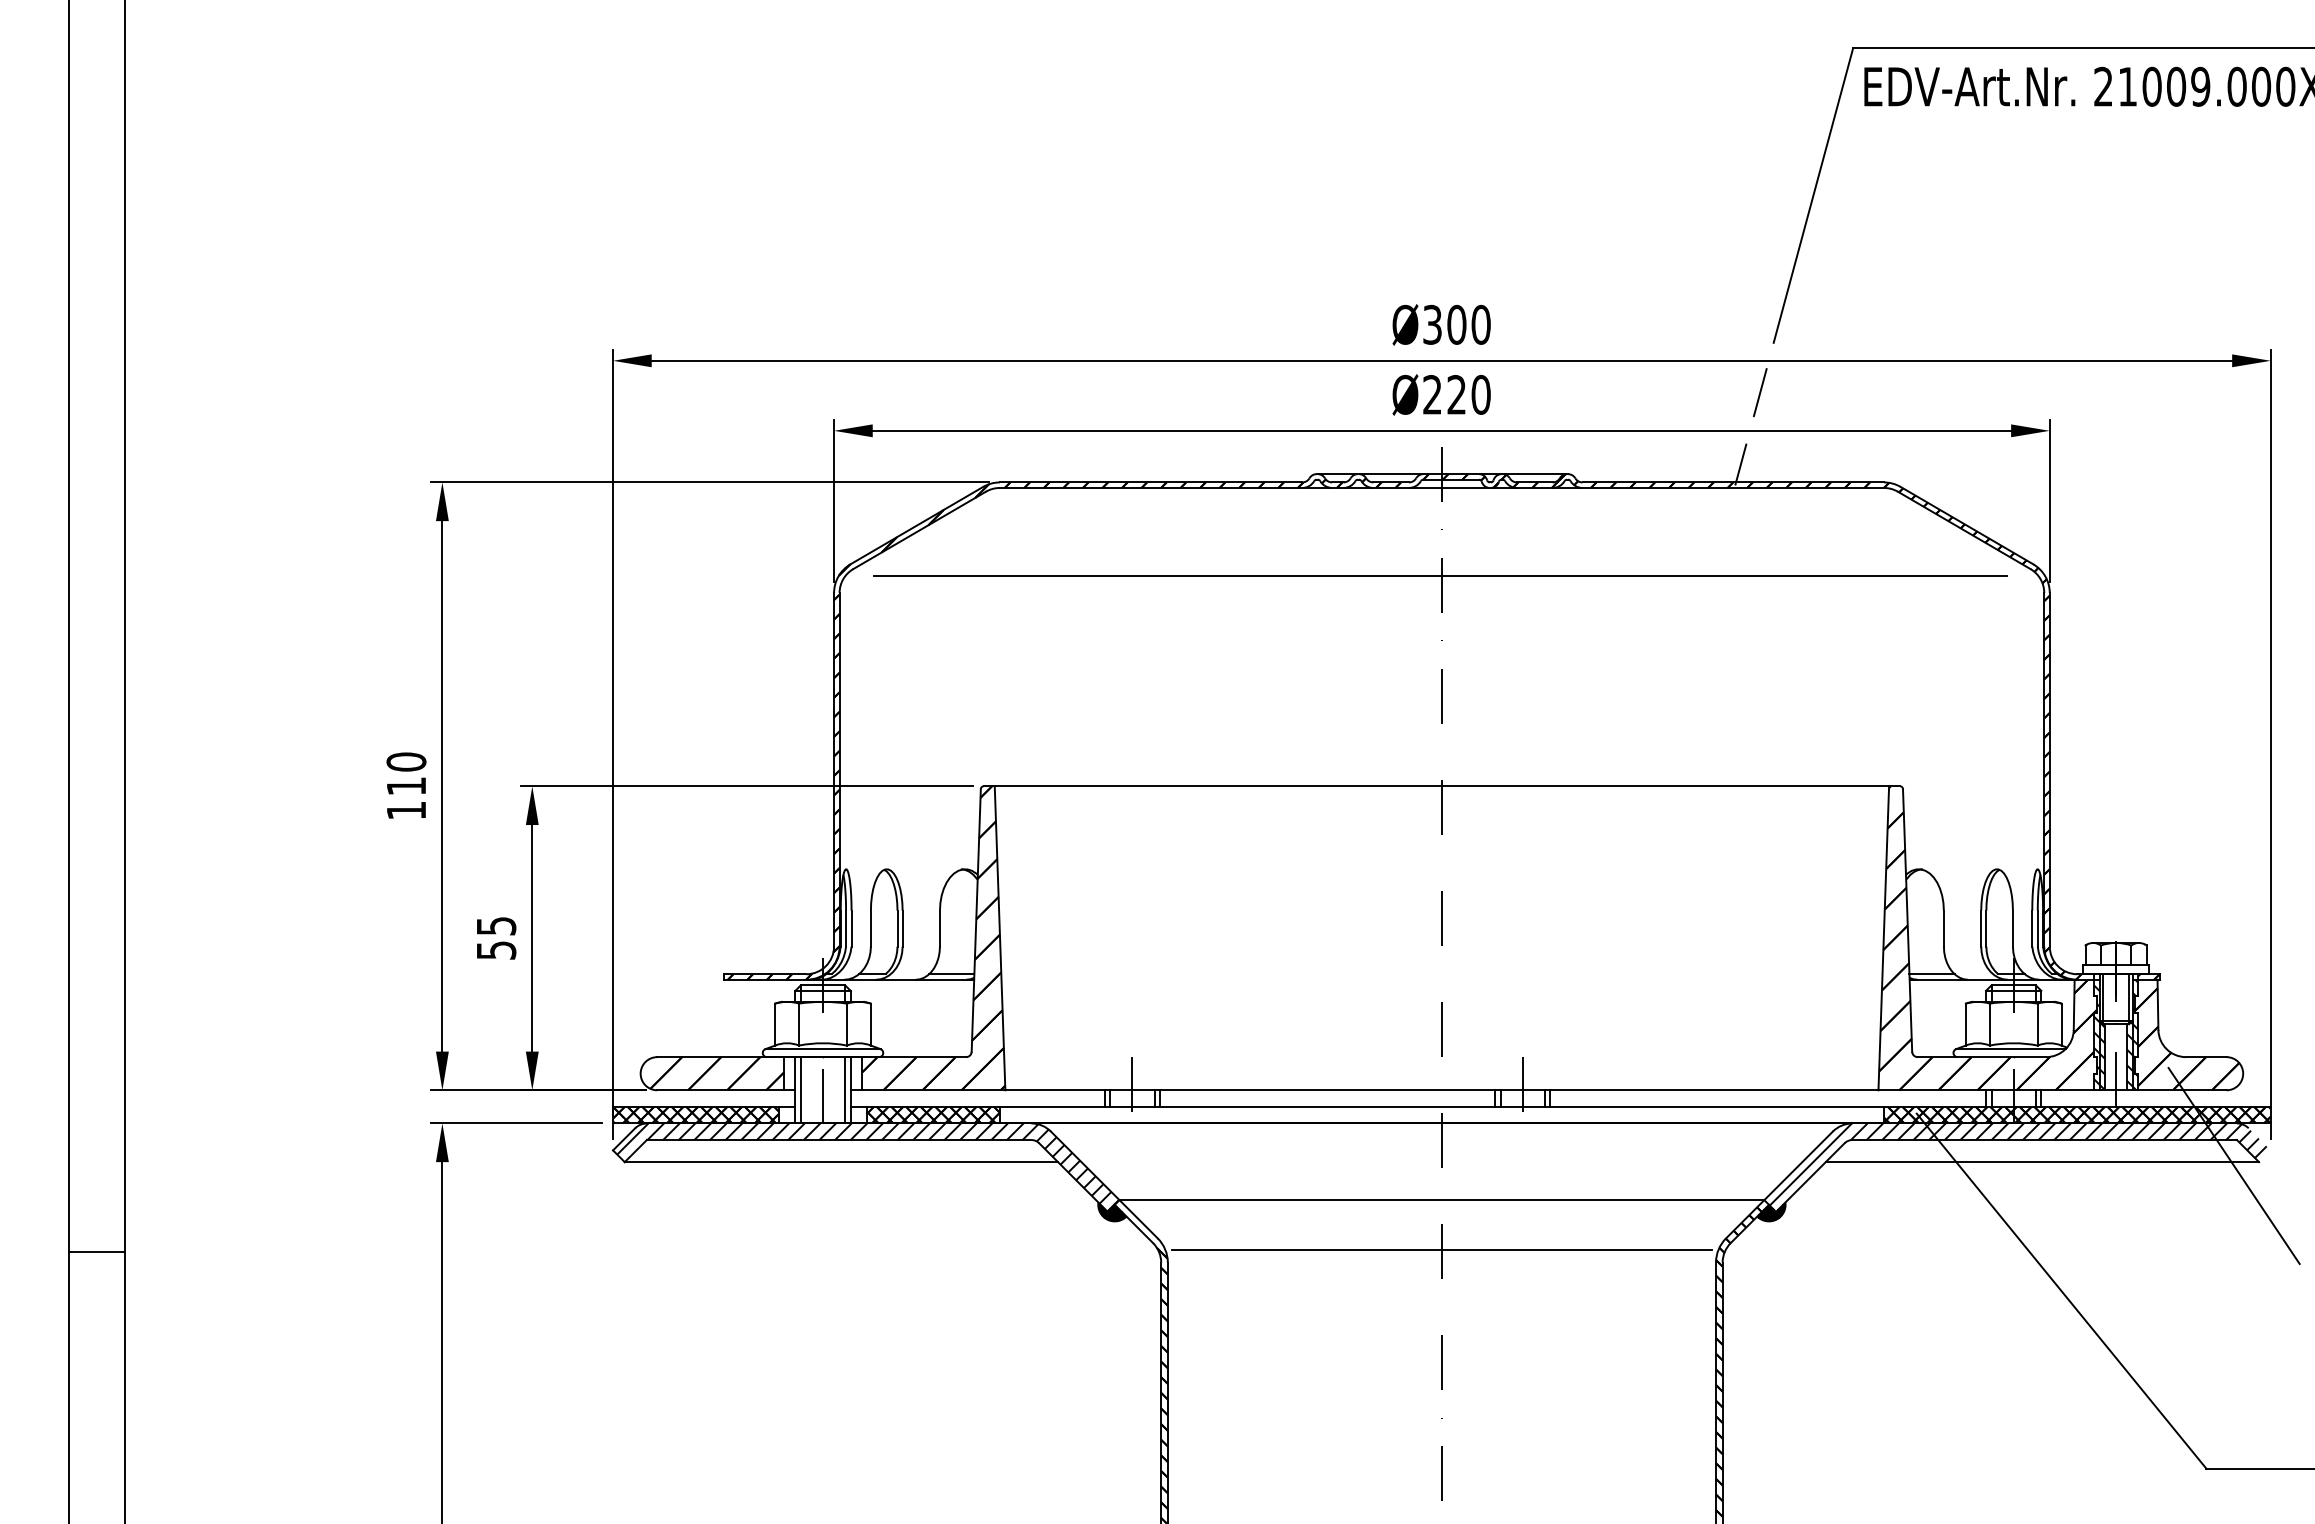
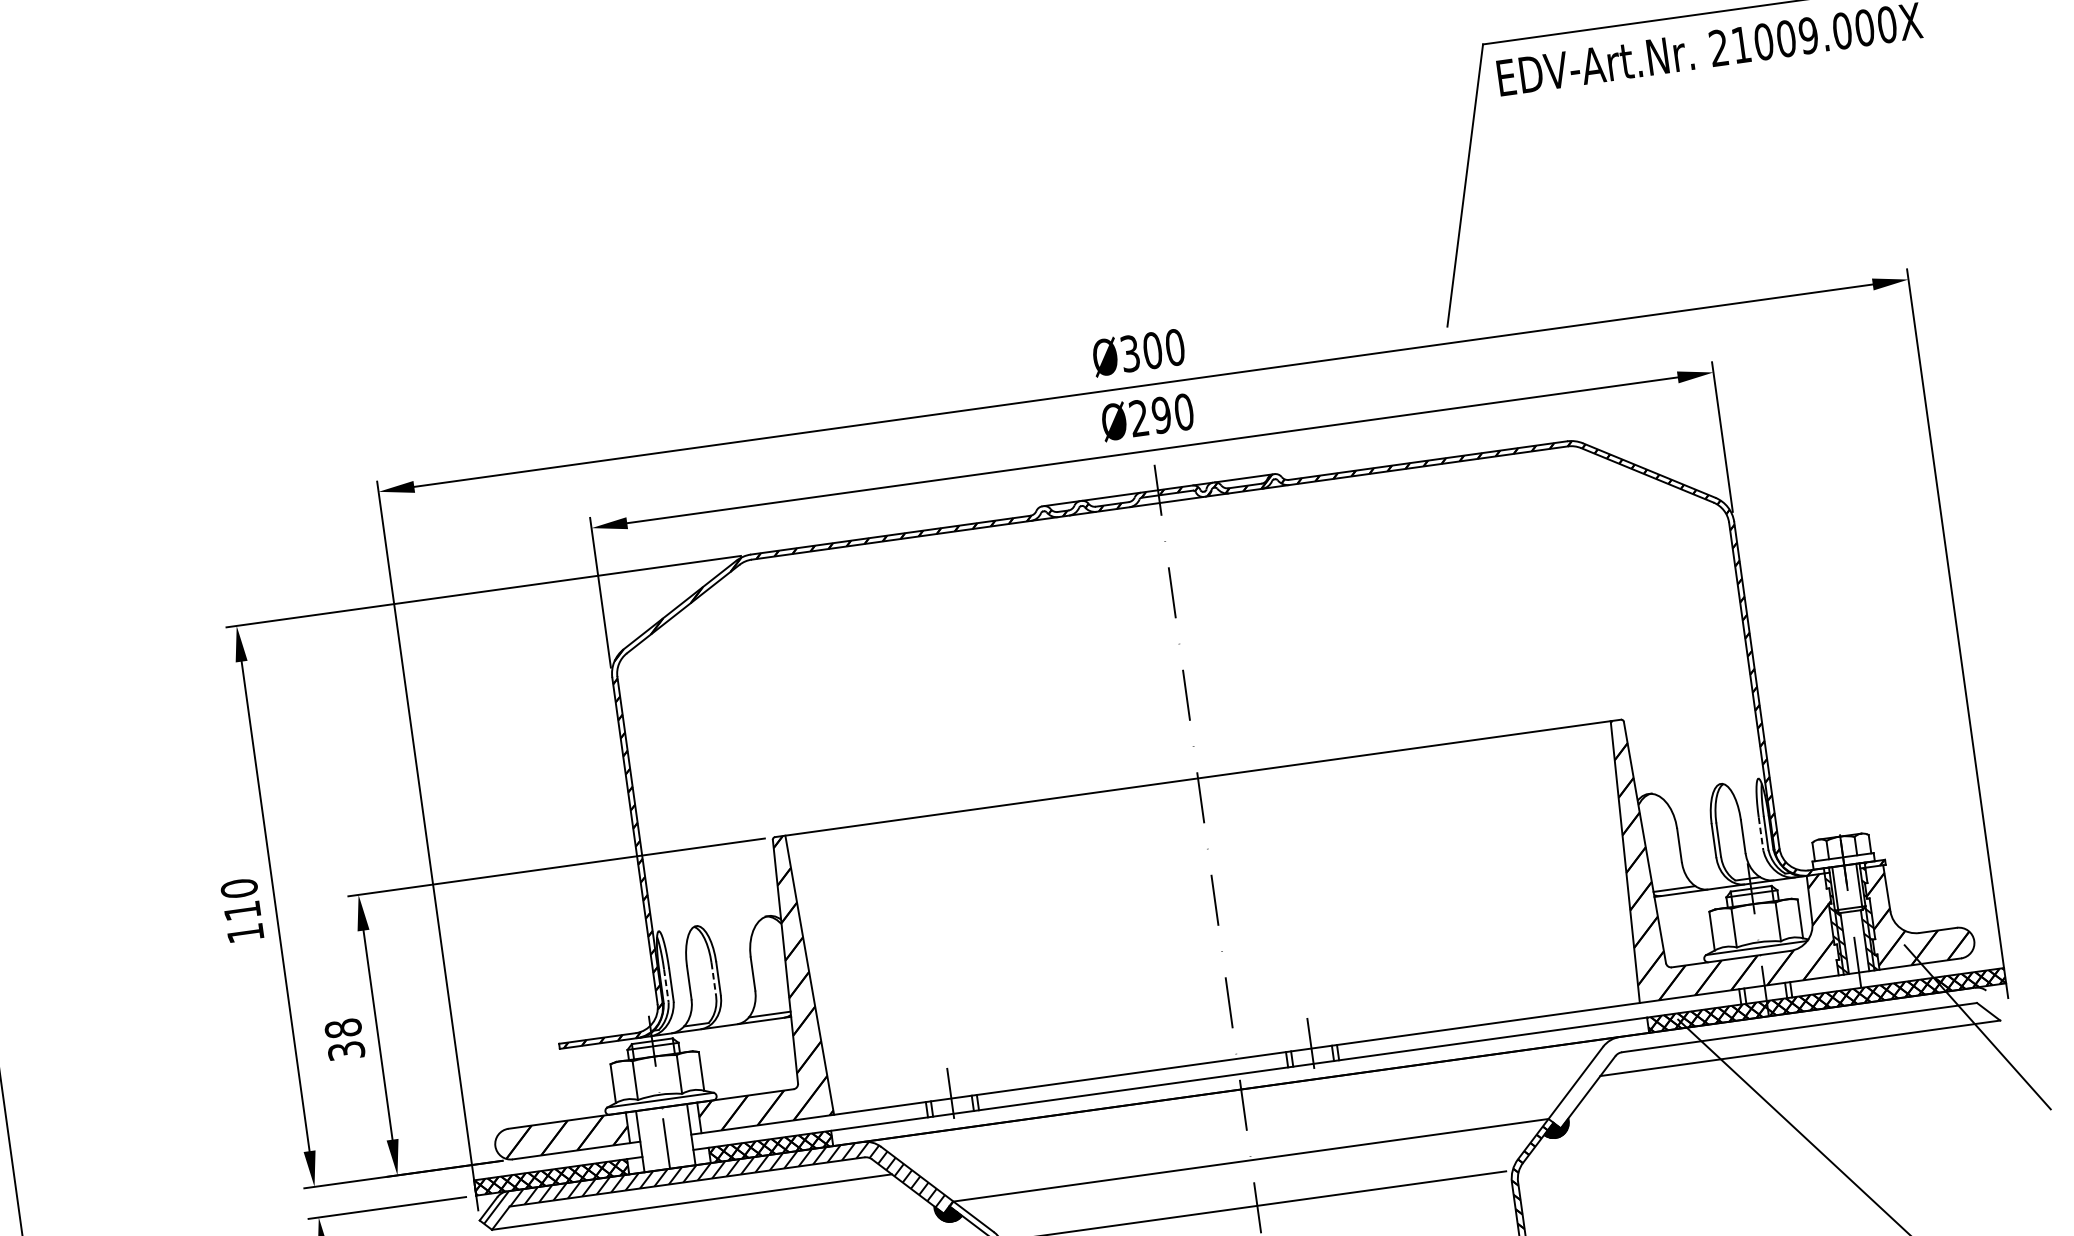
line: (1759, 392) -> (1440, 374), removed
text: (1456, 394) -> (1161, 414), Ø220 -> Ø290
line: (1740, 464) -> (1432, 443), removed
line: (1440, 576) -> (1169, 584), removed
line: (846, 928) -> (666, 985), solid -> dashed
line: (897, 928) -> (713, 979), solid -> dashed
line: (2032, 928) -> (1761, 833), solid -> dashed
text: (496, 937) -> (344, 1038), 55 -> 38
line: (800, 1090) -> (645, 1141), removed
line: (845, 1090) -> (686, 1135), removed
hatch: (2017, 1164) -> (1777, 1053), removed

